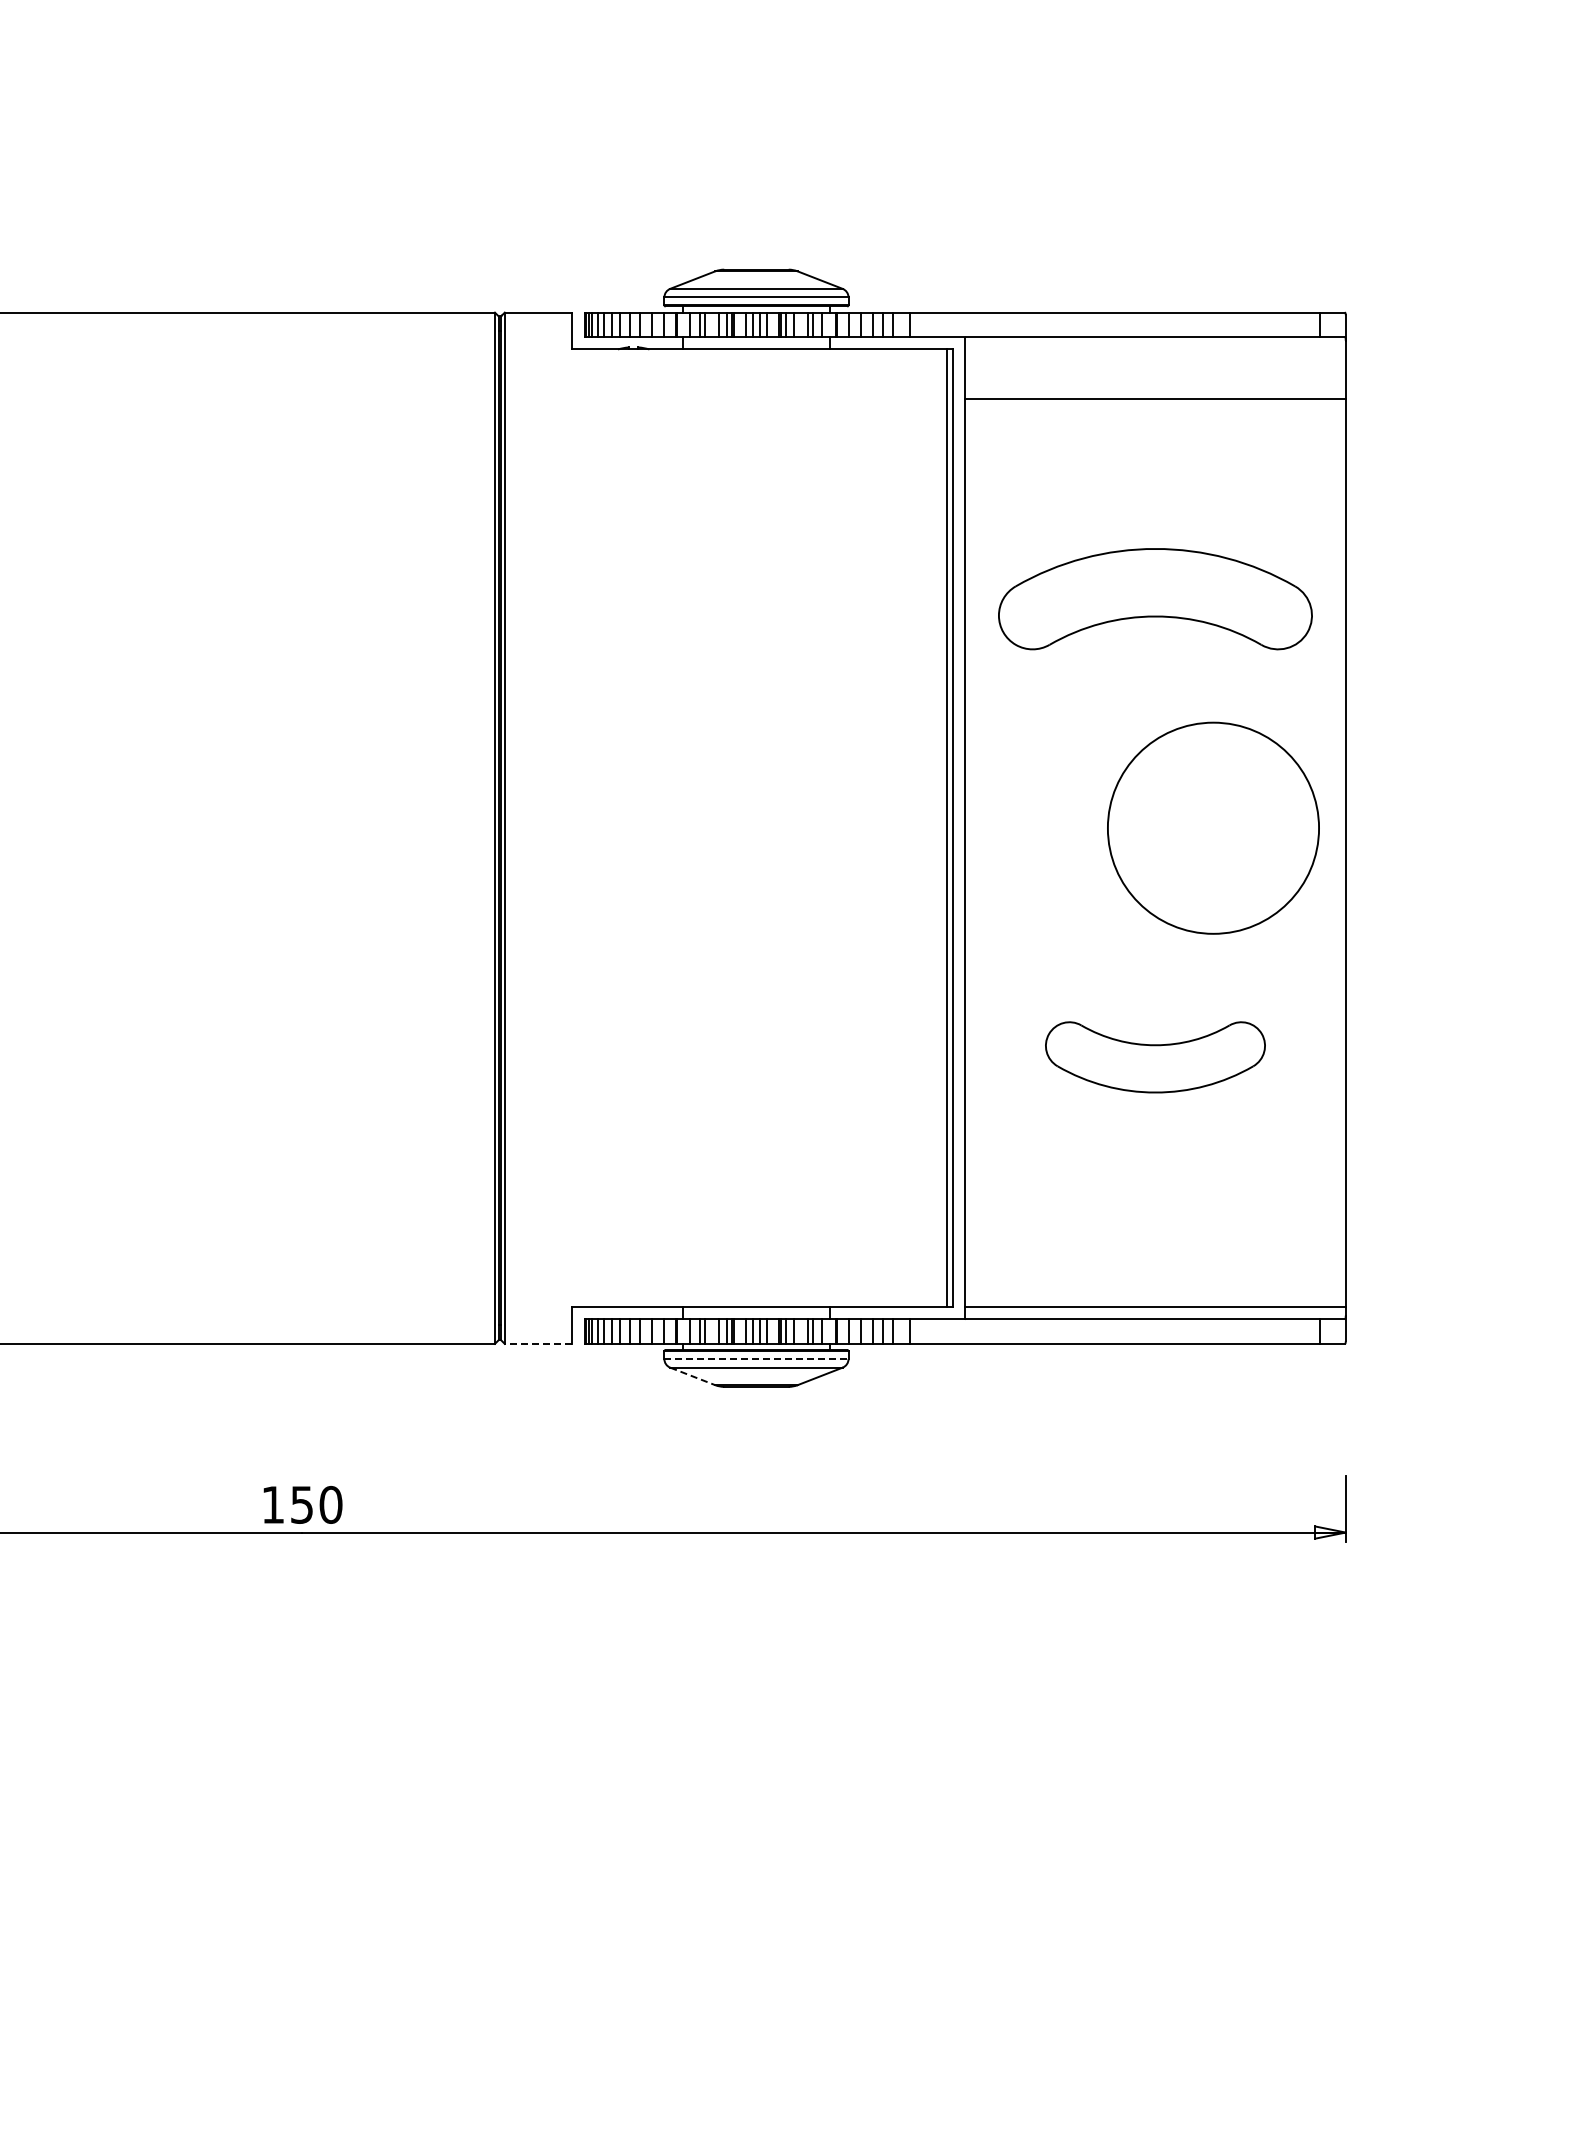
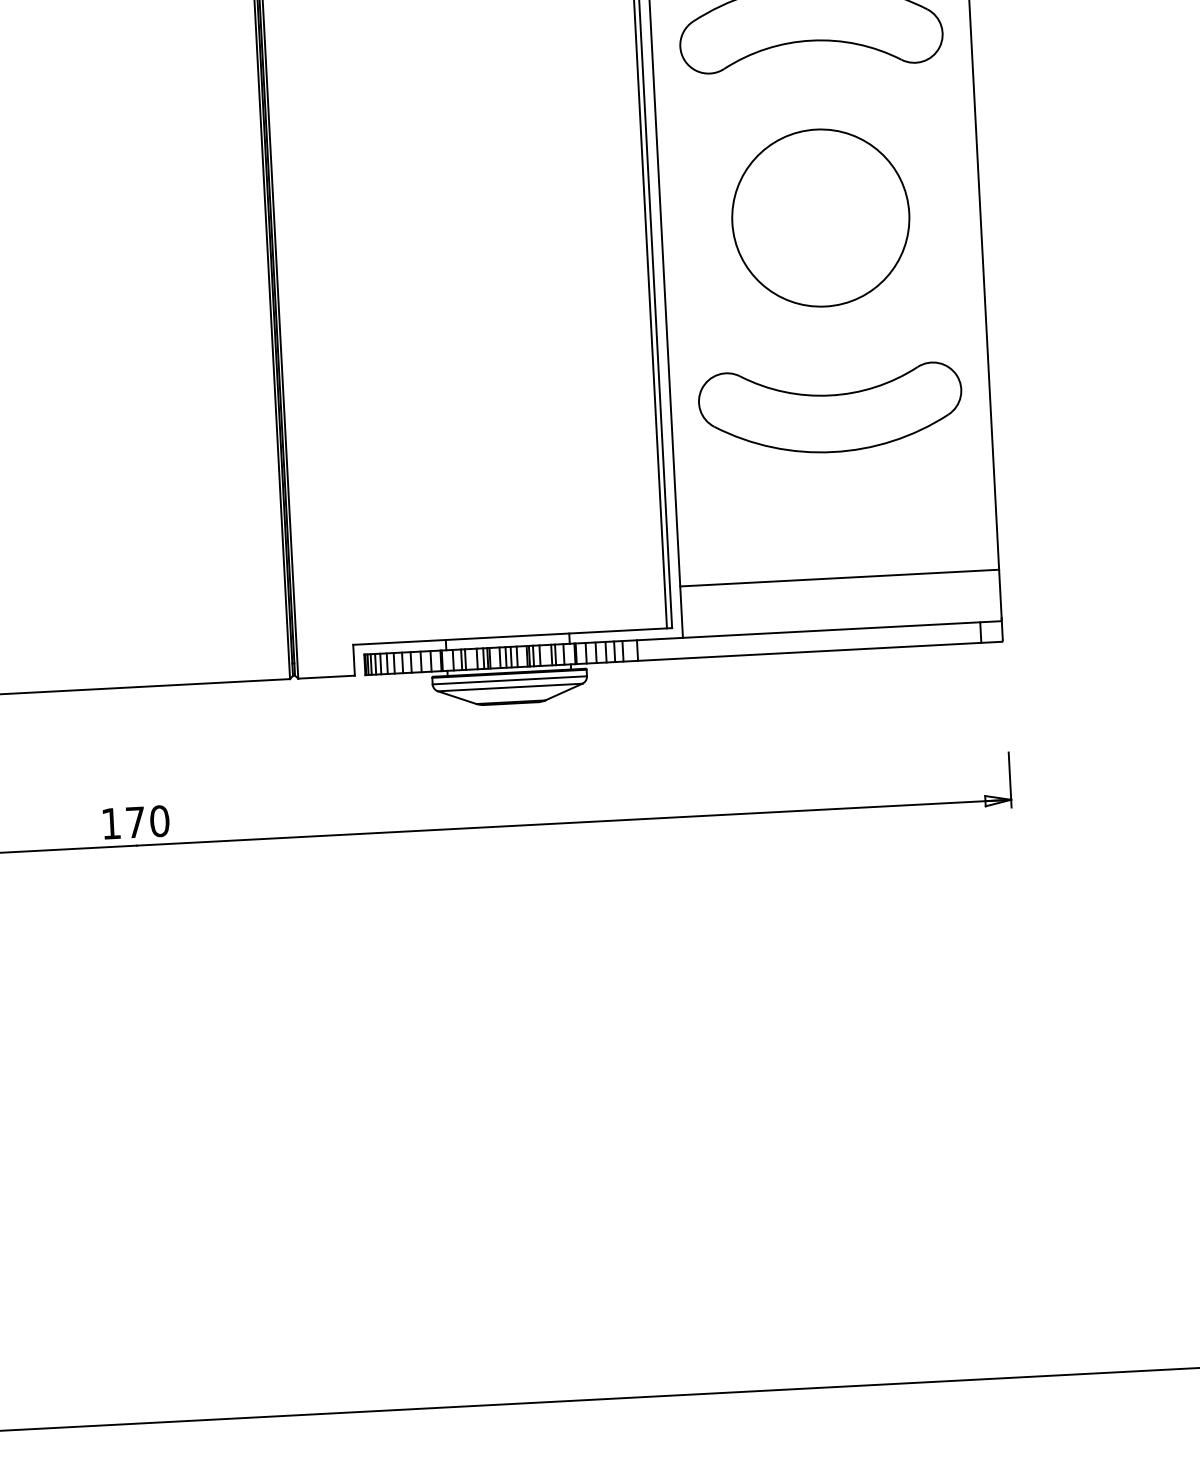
circle: (1213, 827) -> (820, 217), moved
part: (1155, 1057) -> (830, 410), size x1.43
line: (1155, 1306) -> (839, 577), moved
line: (538, 1343) -> (326, 676), dashed -> solid
line: (756, 1359) -> (509, 680), dashed -> solid
line: (693, 1376) -> (457, 697), dashed -> solid
text: (301, 1504) -> (135, 822), 150 -> 170

